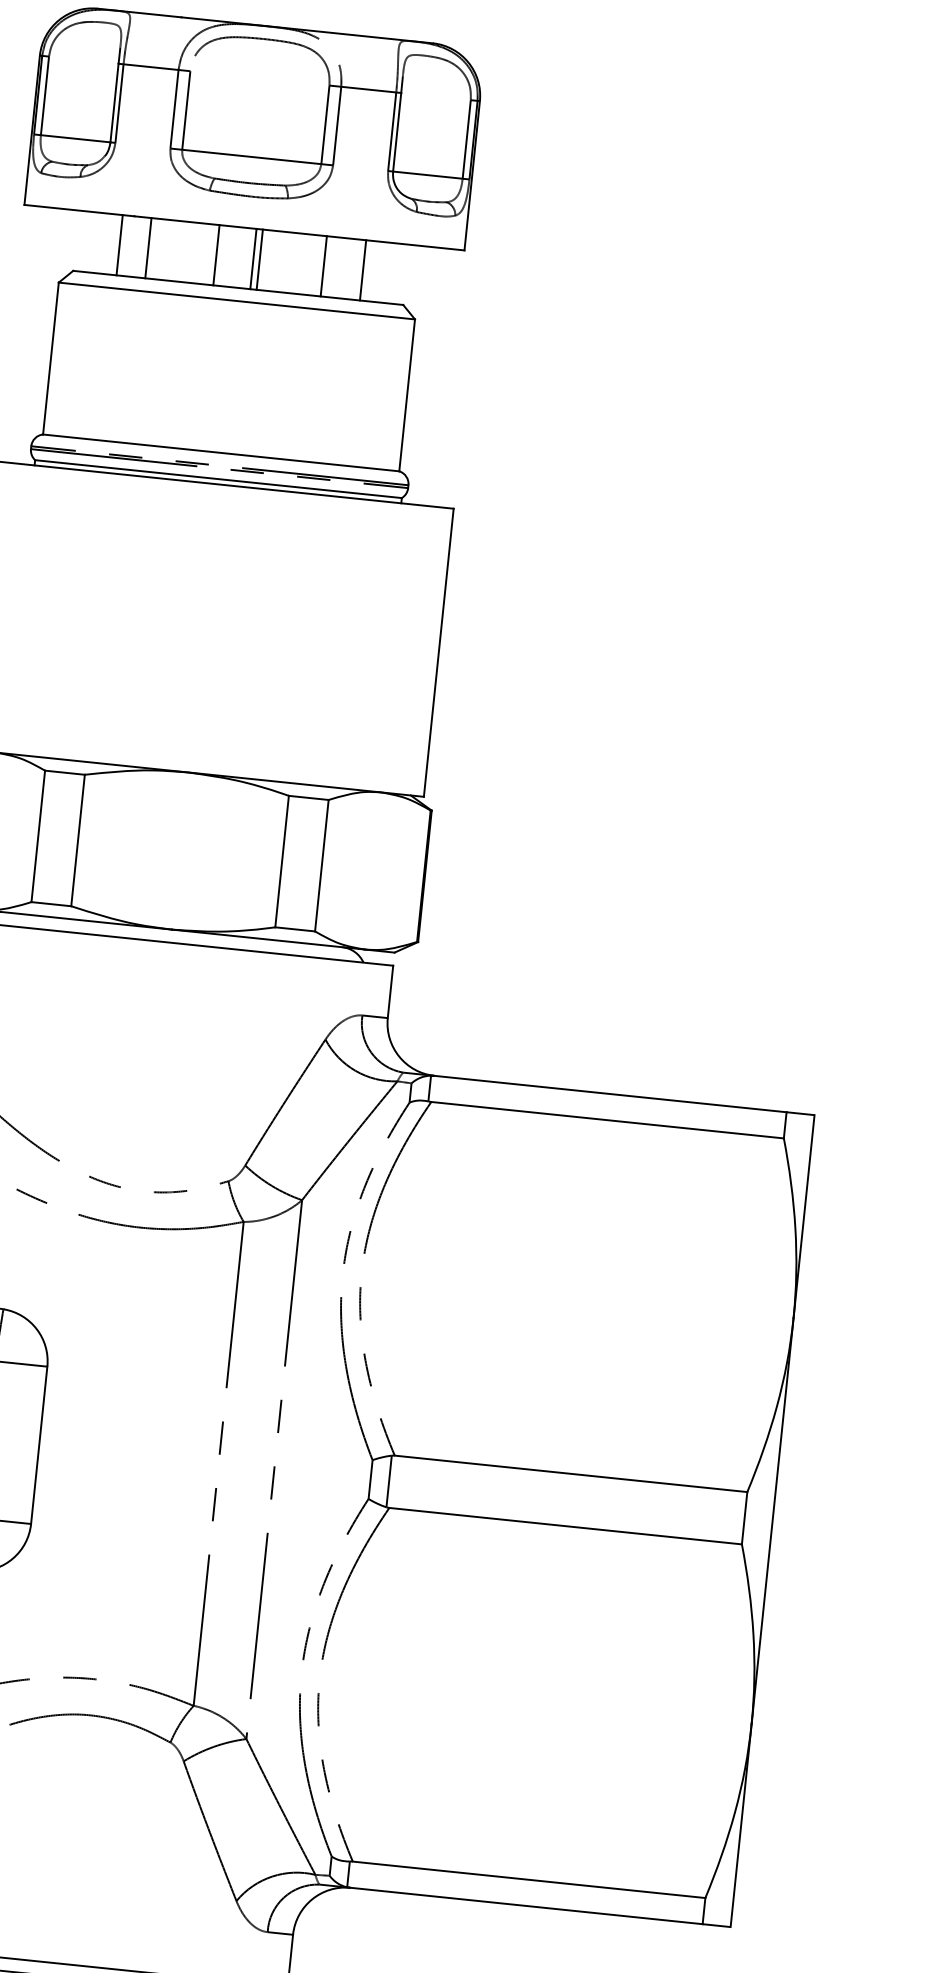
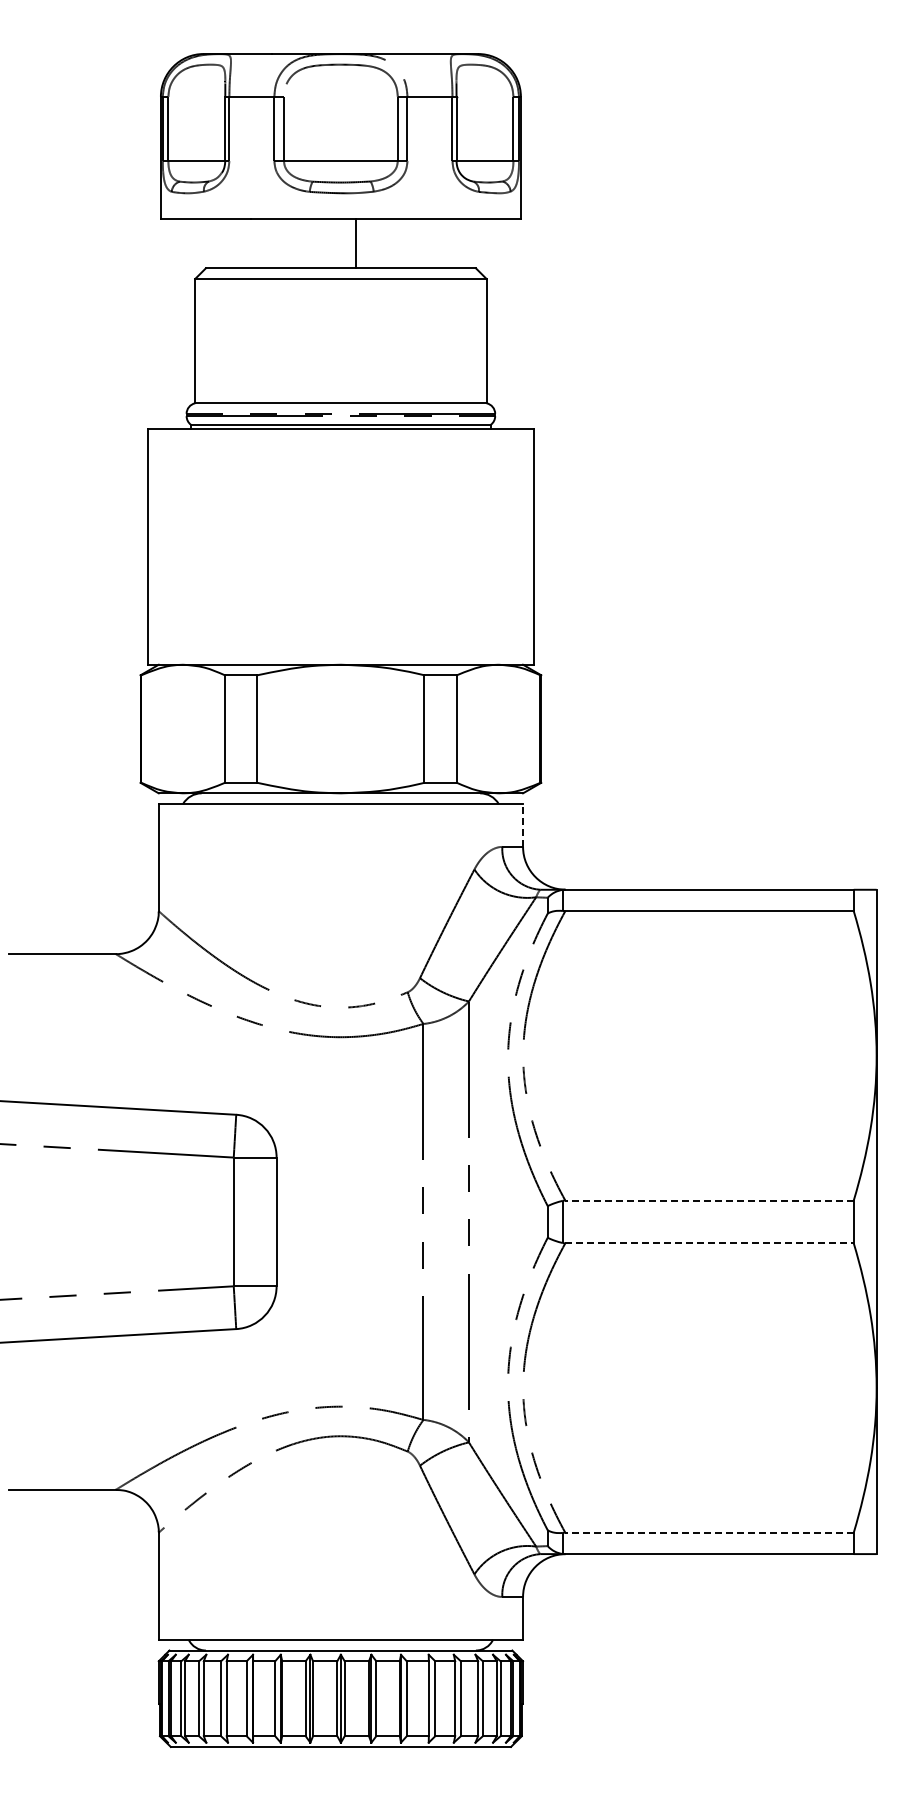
line: (119, 245) -> (241, 243), removed
line: (148, 247) -> (264, 243), removed
line: (216, 255) -> (320, 243), removed
line: (253, 258) -> (350, 243), removed
line: (323, 266) -> (408, 243), removed
line: (363, 270) -> (440, 243), removed
line: (391, 990) -> (523, 824), solid -> dashed
line: (571, 1473) -> (709, 1200), solid -> dashed
line: (566, 1526) -> (710, 1243), solid -> dashed
line: (529, 1879) -> (709, 1532), solid -> dashed

